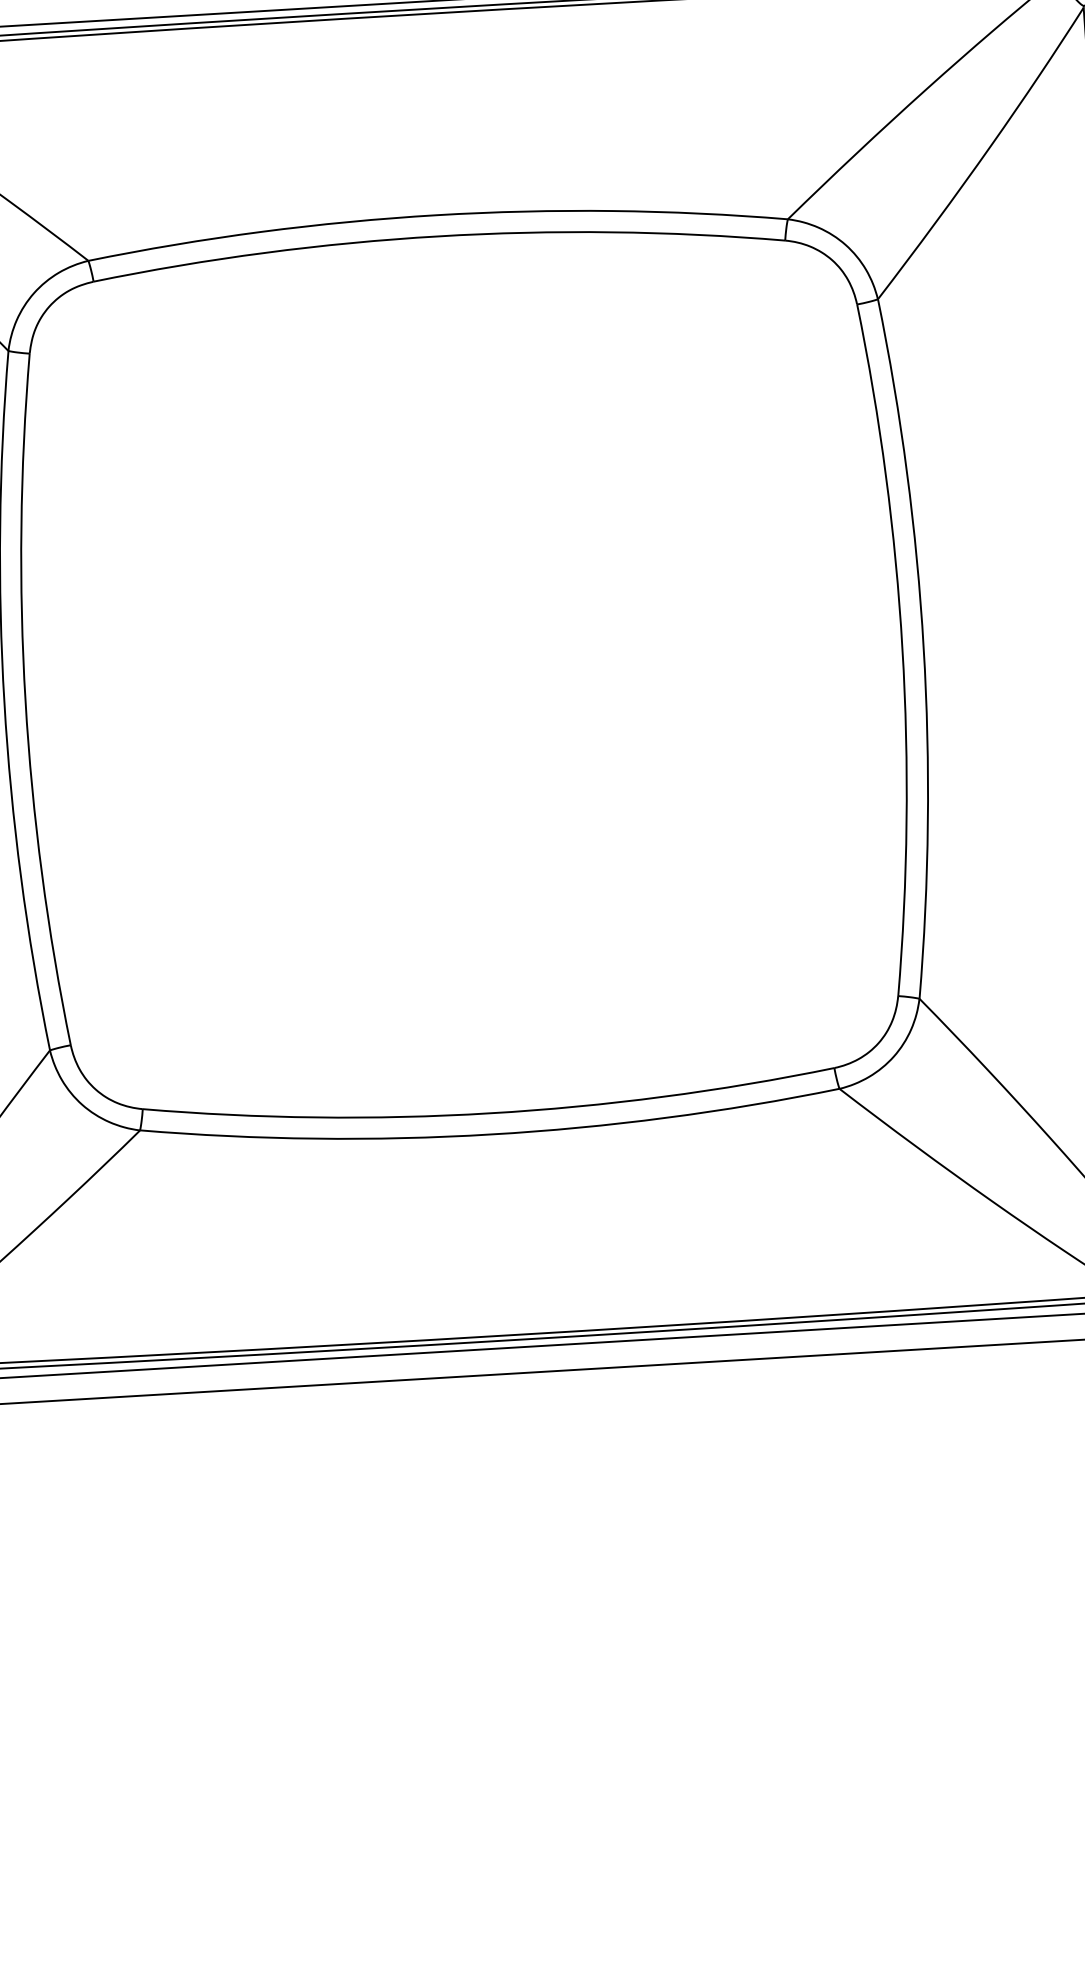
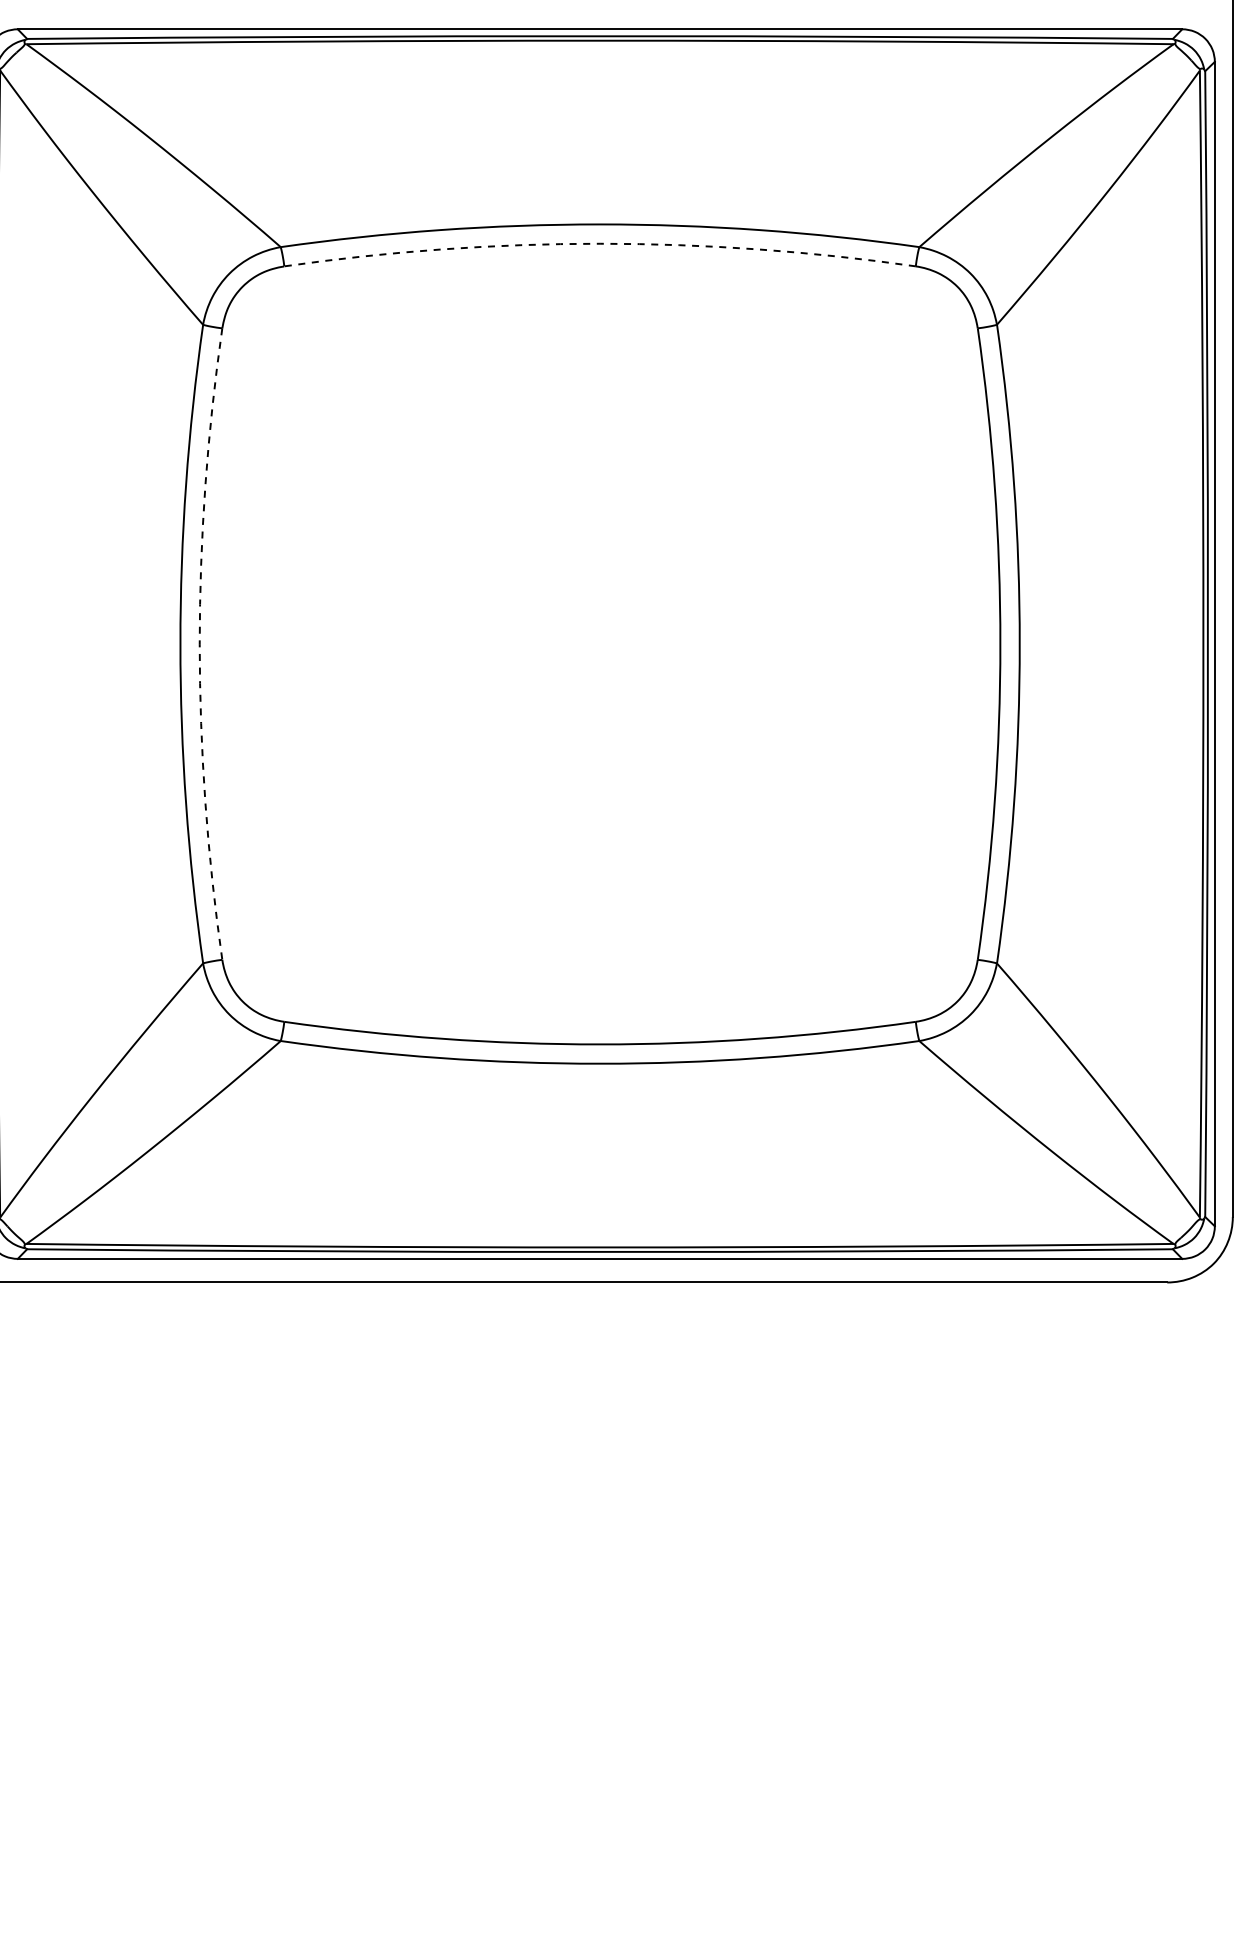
arc: (438, 236) -> (600, 243), solid -> dashed
arc: (25, 701) -> (199, 644), solid -> dashed

